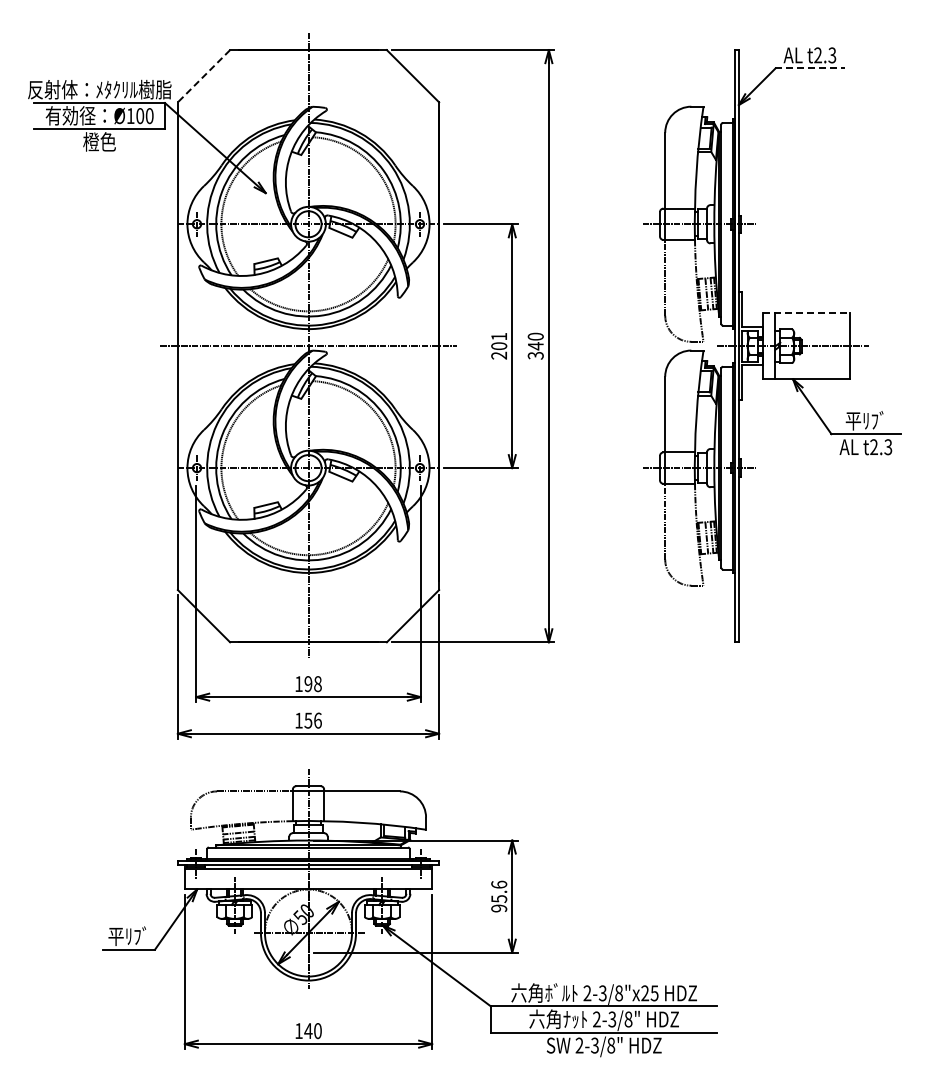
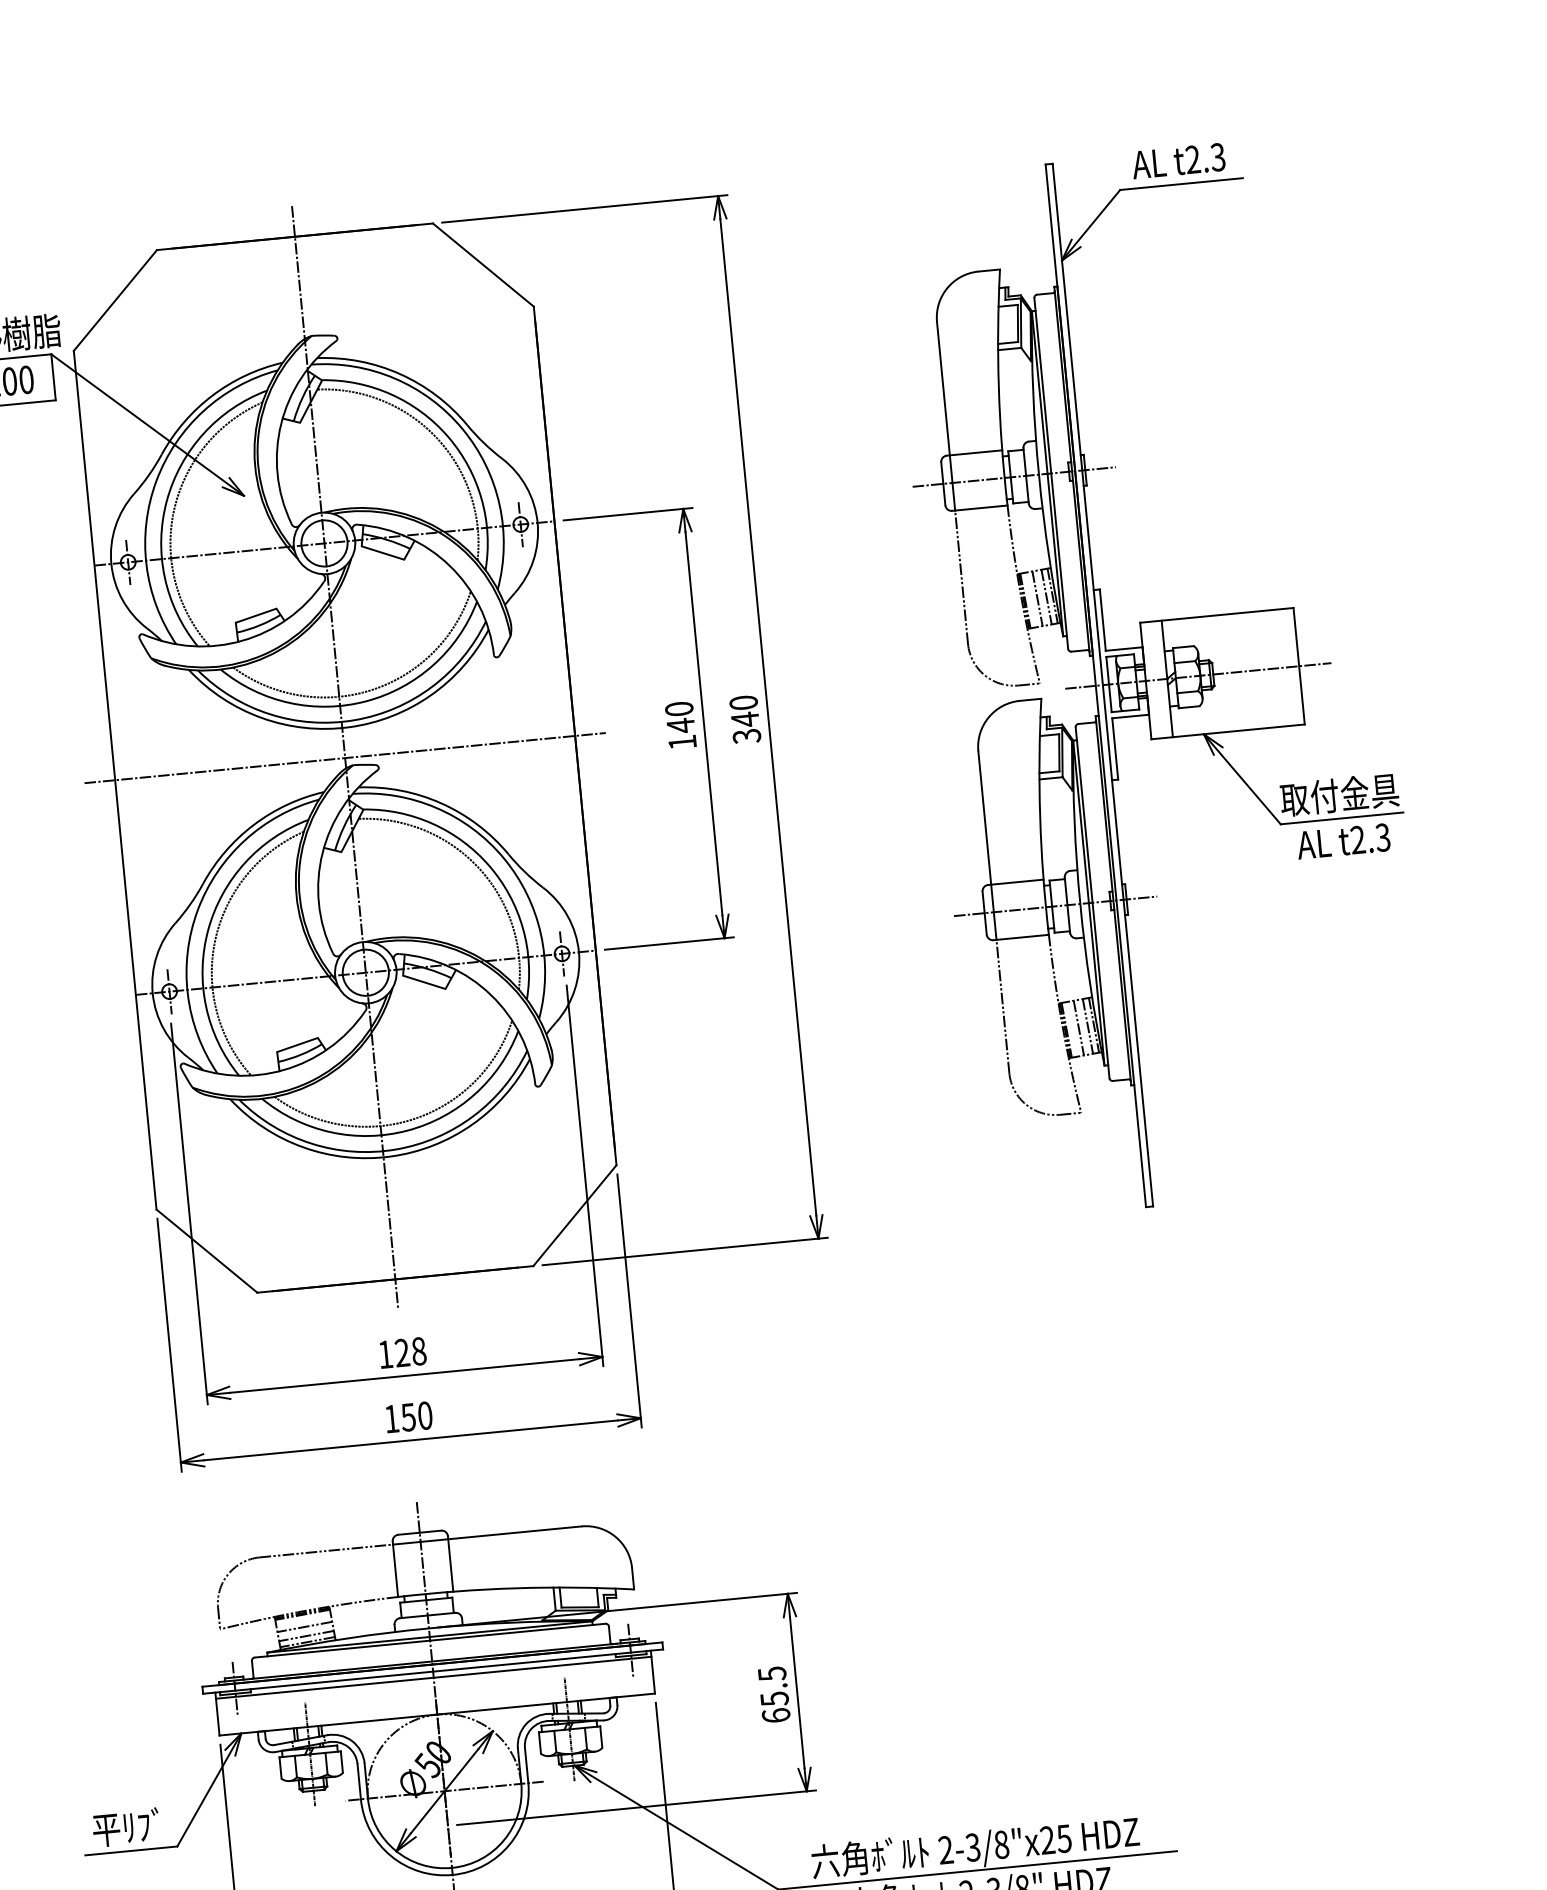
line: (810, 68) -> (1181, 184), dashed -> solid
line: (204, 76) -> (116, 300), dashed -> solid
line: (806, 313) -> (1216, 616), dashed -> solid
text: (499, 345) -> (681, 724), 201 -> 140
text: (865, 420) -> (1338, 794), 平ﾘﾌﾞ -> 取付金具
text: (308, 684) -> (402, 1353), 198 -> 128
text: (317, 720) -> (424, 1415), 156 -> 150
text: (499, 896) -> (774, 1694), 95.6 -> 65.5

